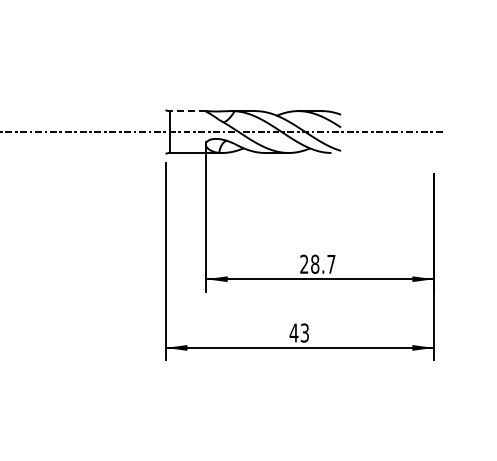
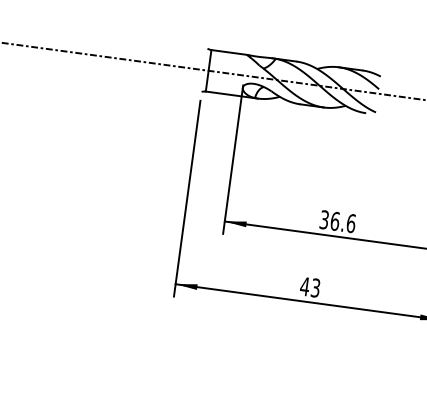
line: (187, 111) -> (229, 52), dashed -> solid
text: (317, 263) -> (337, 220), 28.7 -> 36.6

